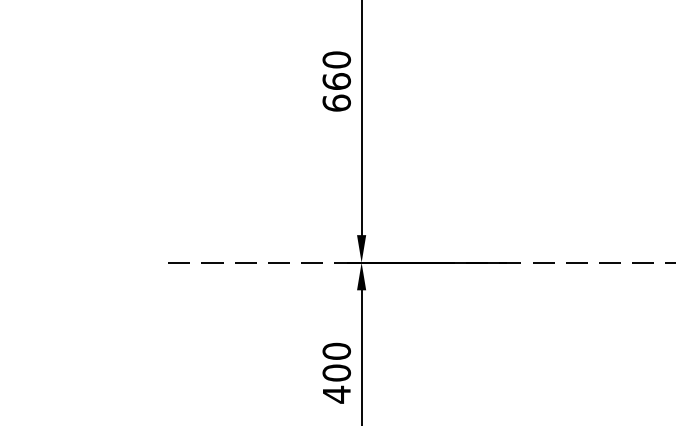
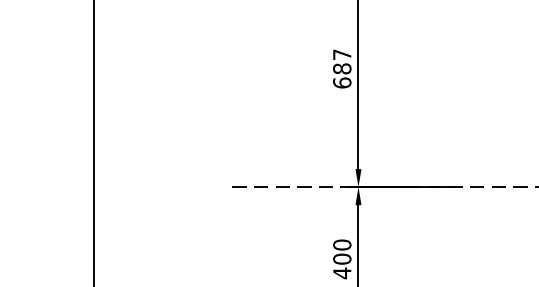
text: (337, 70) -> (342, 61), 660 -> 687

